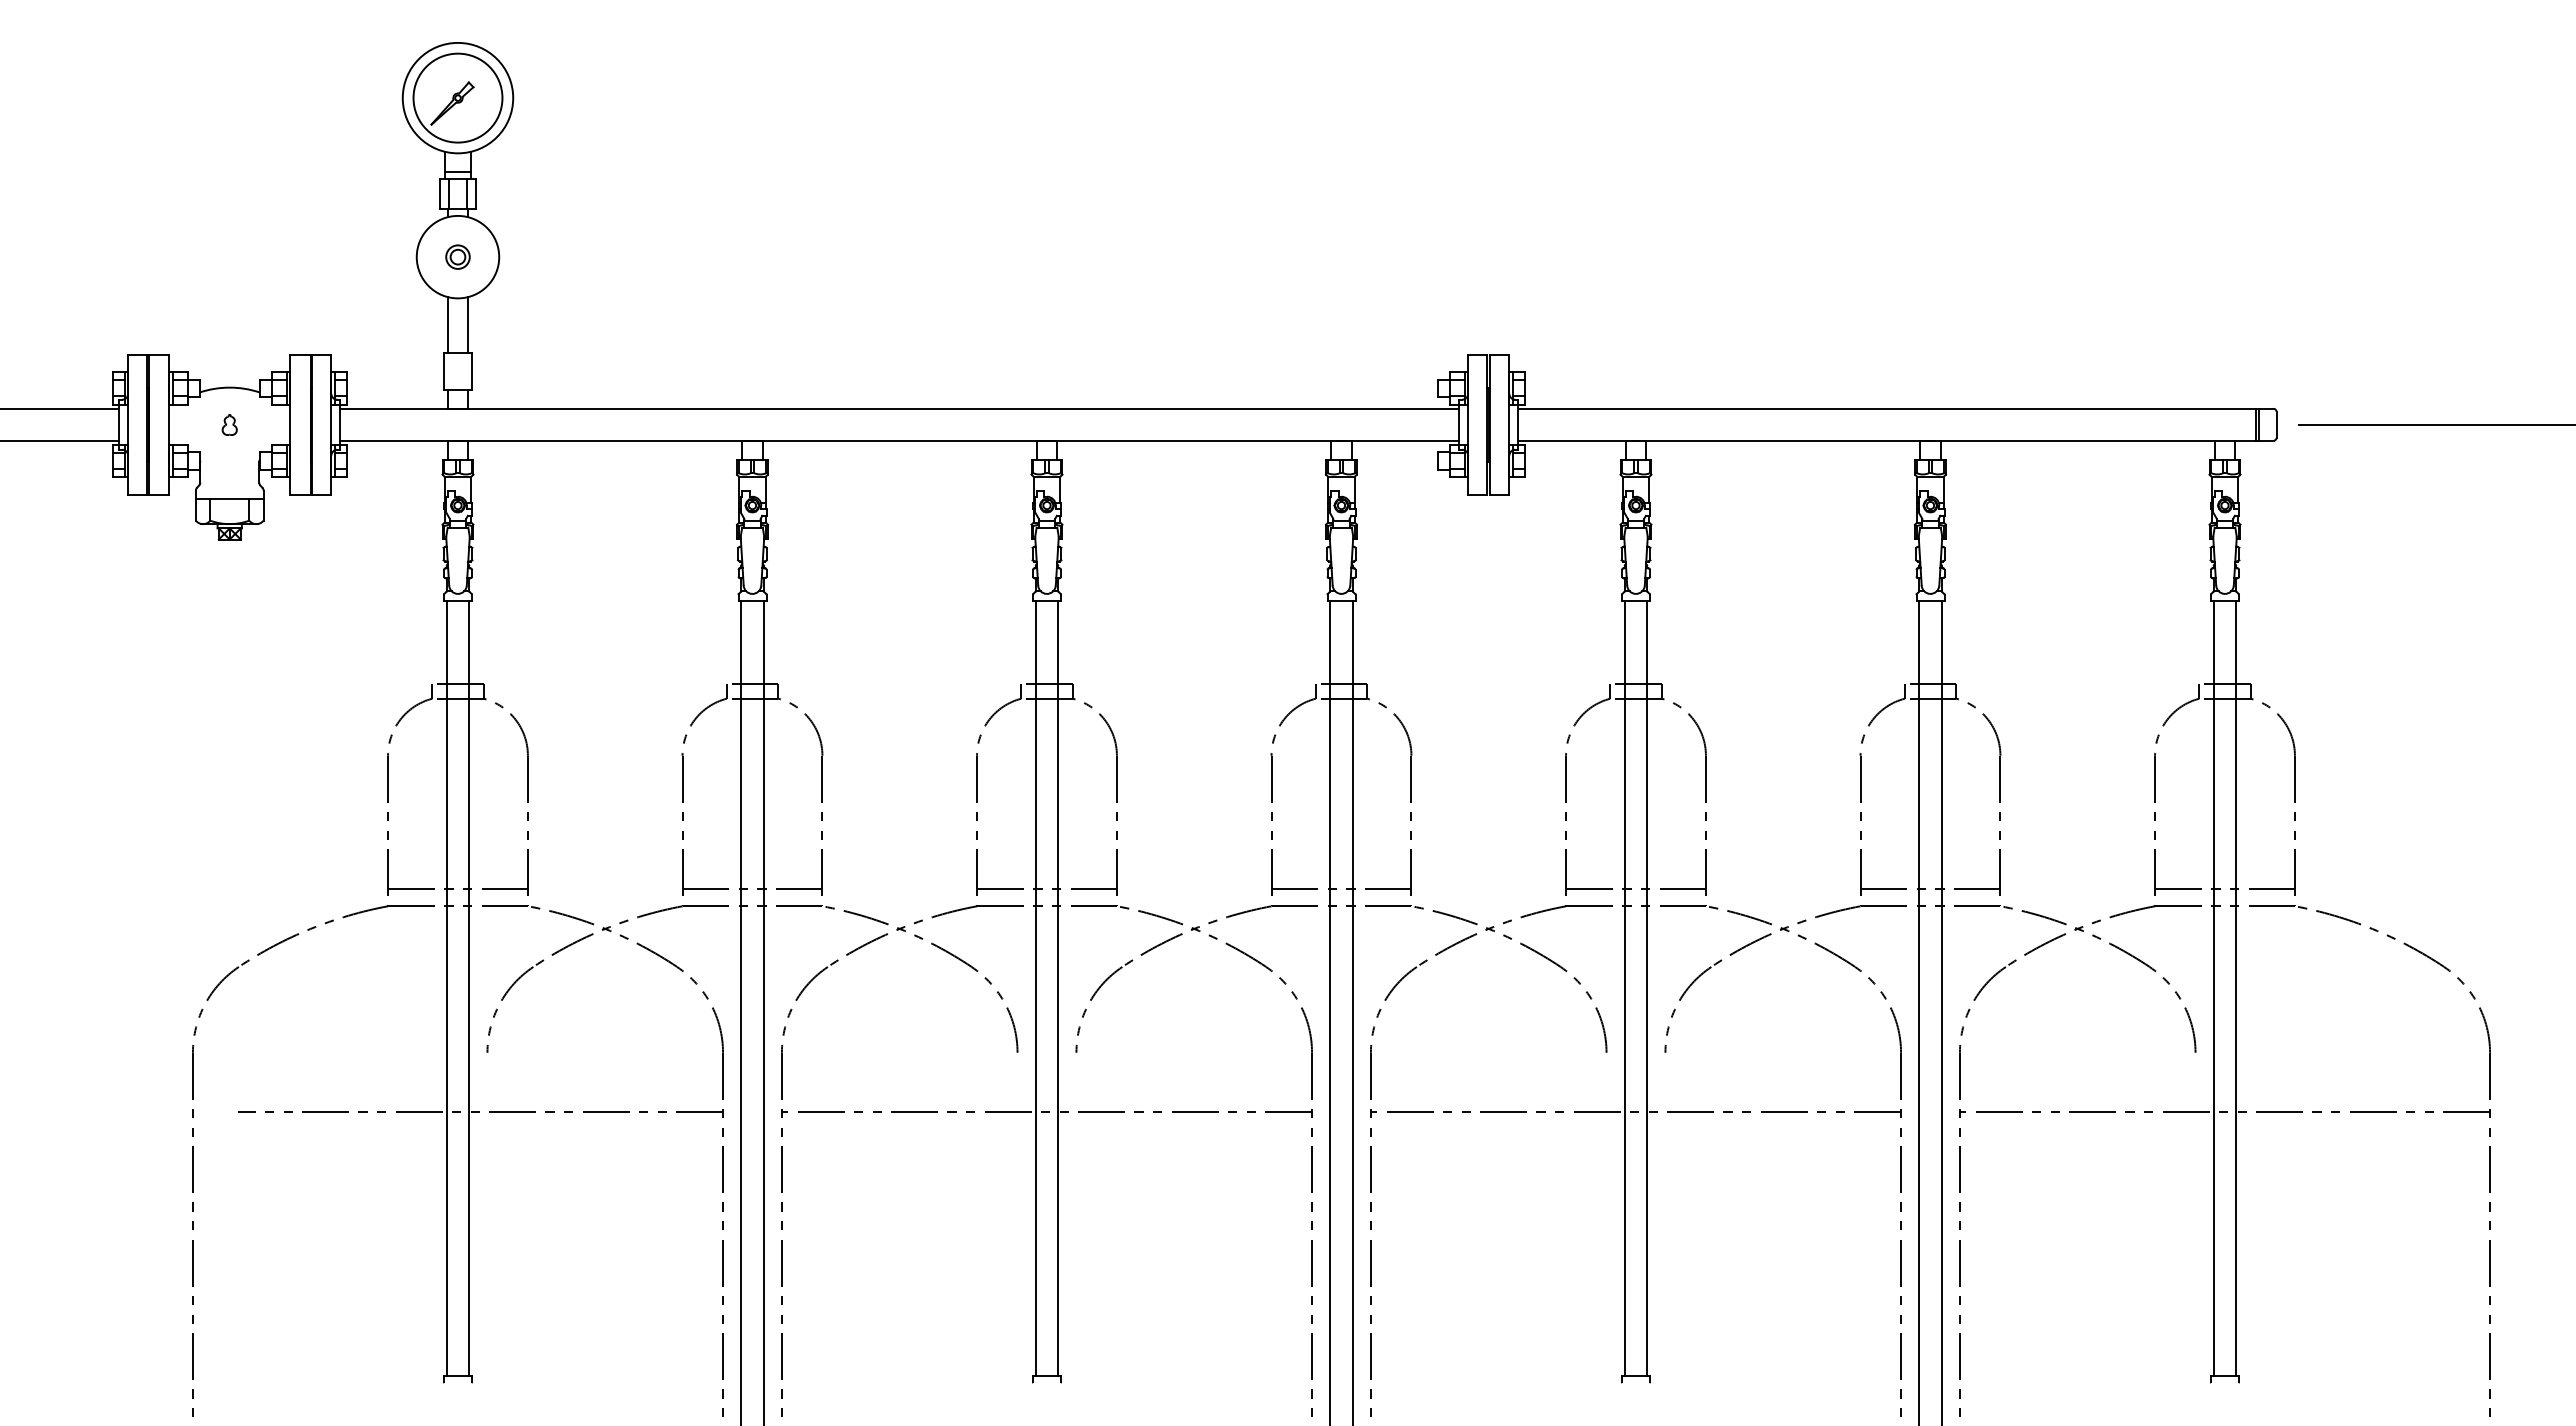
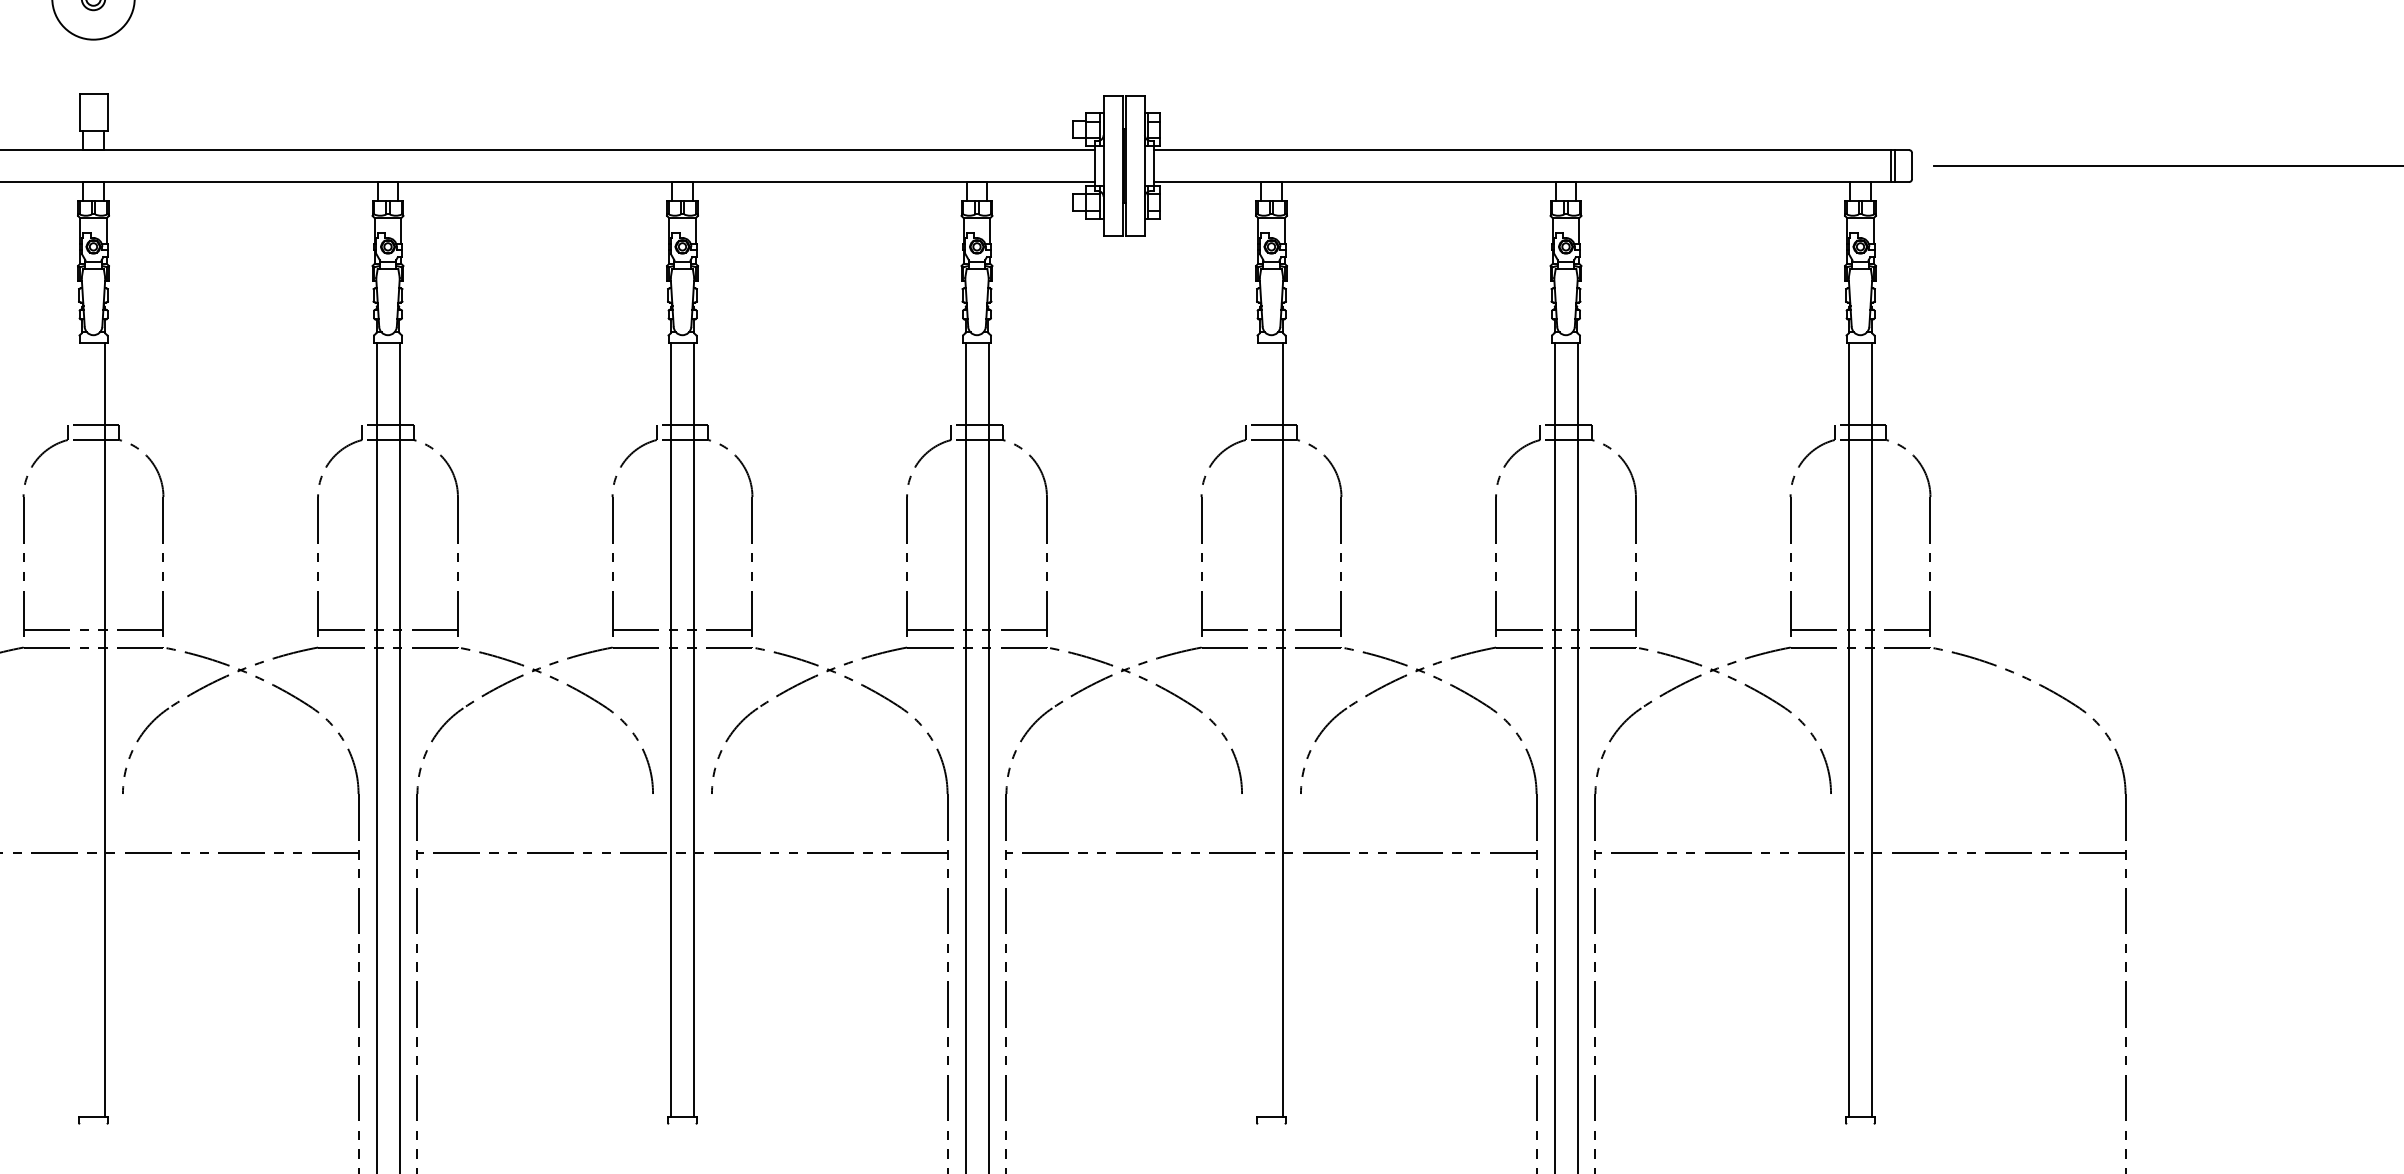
line: (447, 324) -> (83, 65), removed
line: (468, 324) -> (104, 65), removed
line: (446, 988) -> (82, 729), removed
line: (1624, 988) -> (1260, 729), removed

